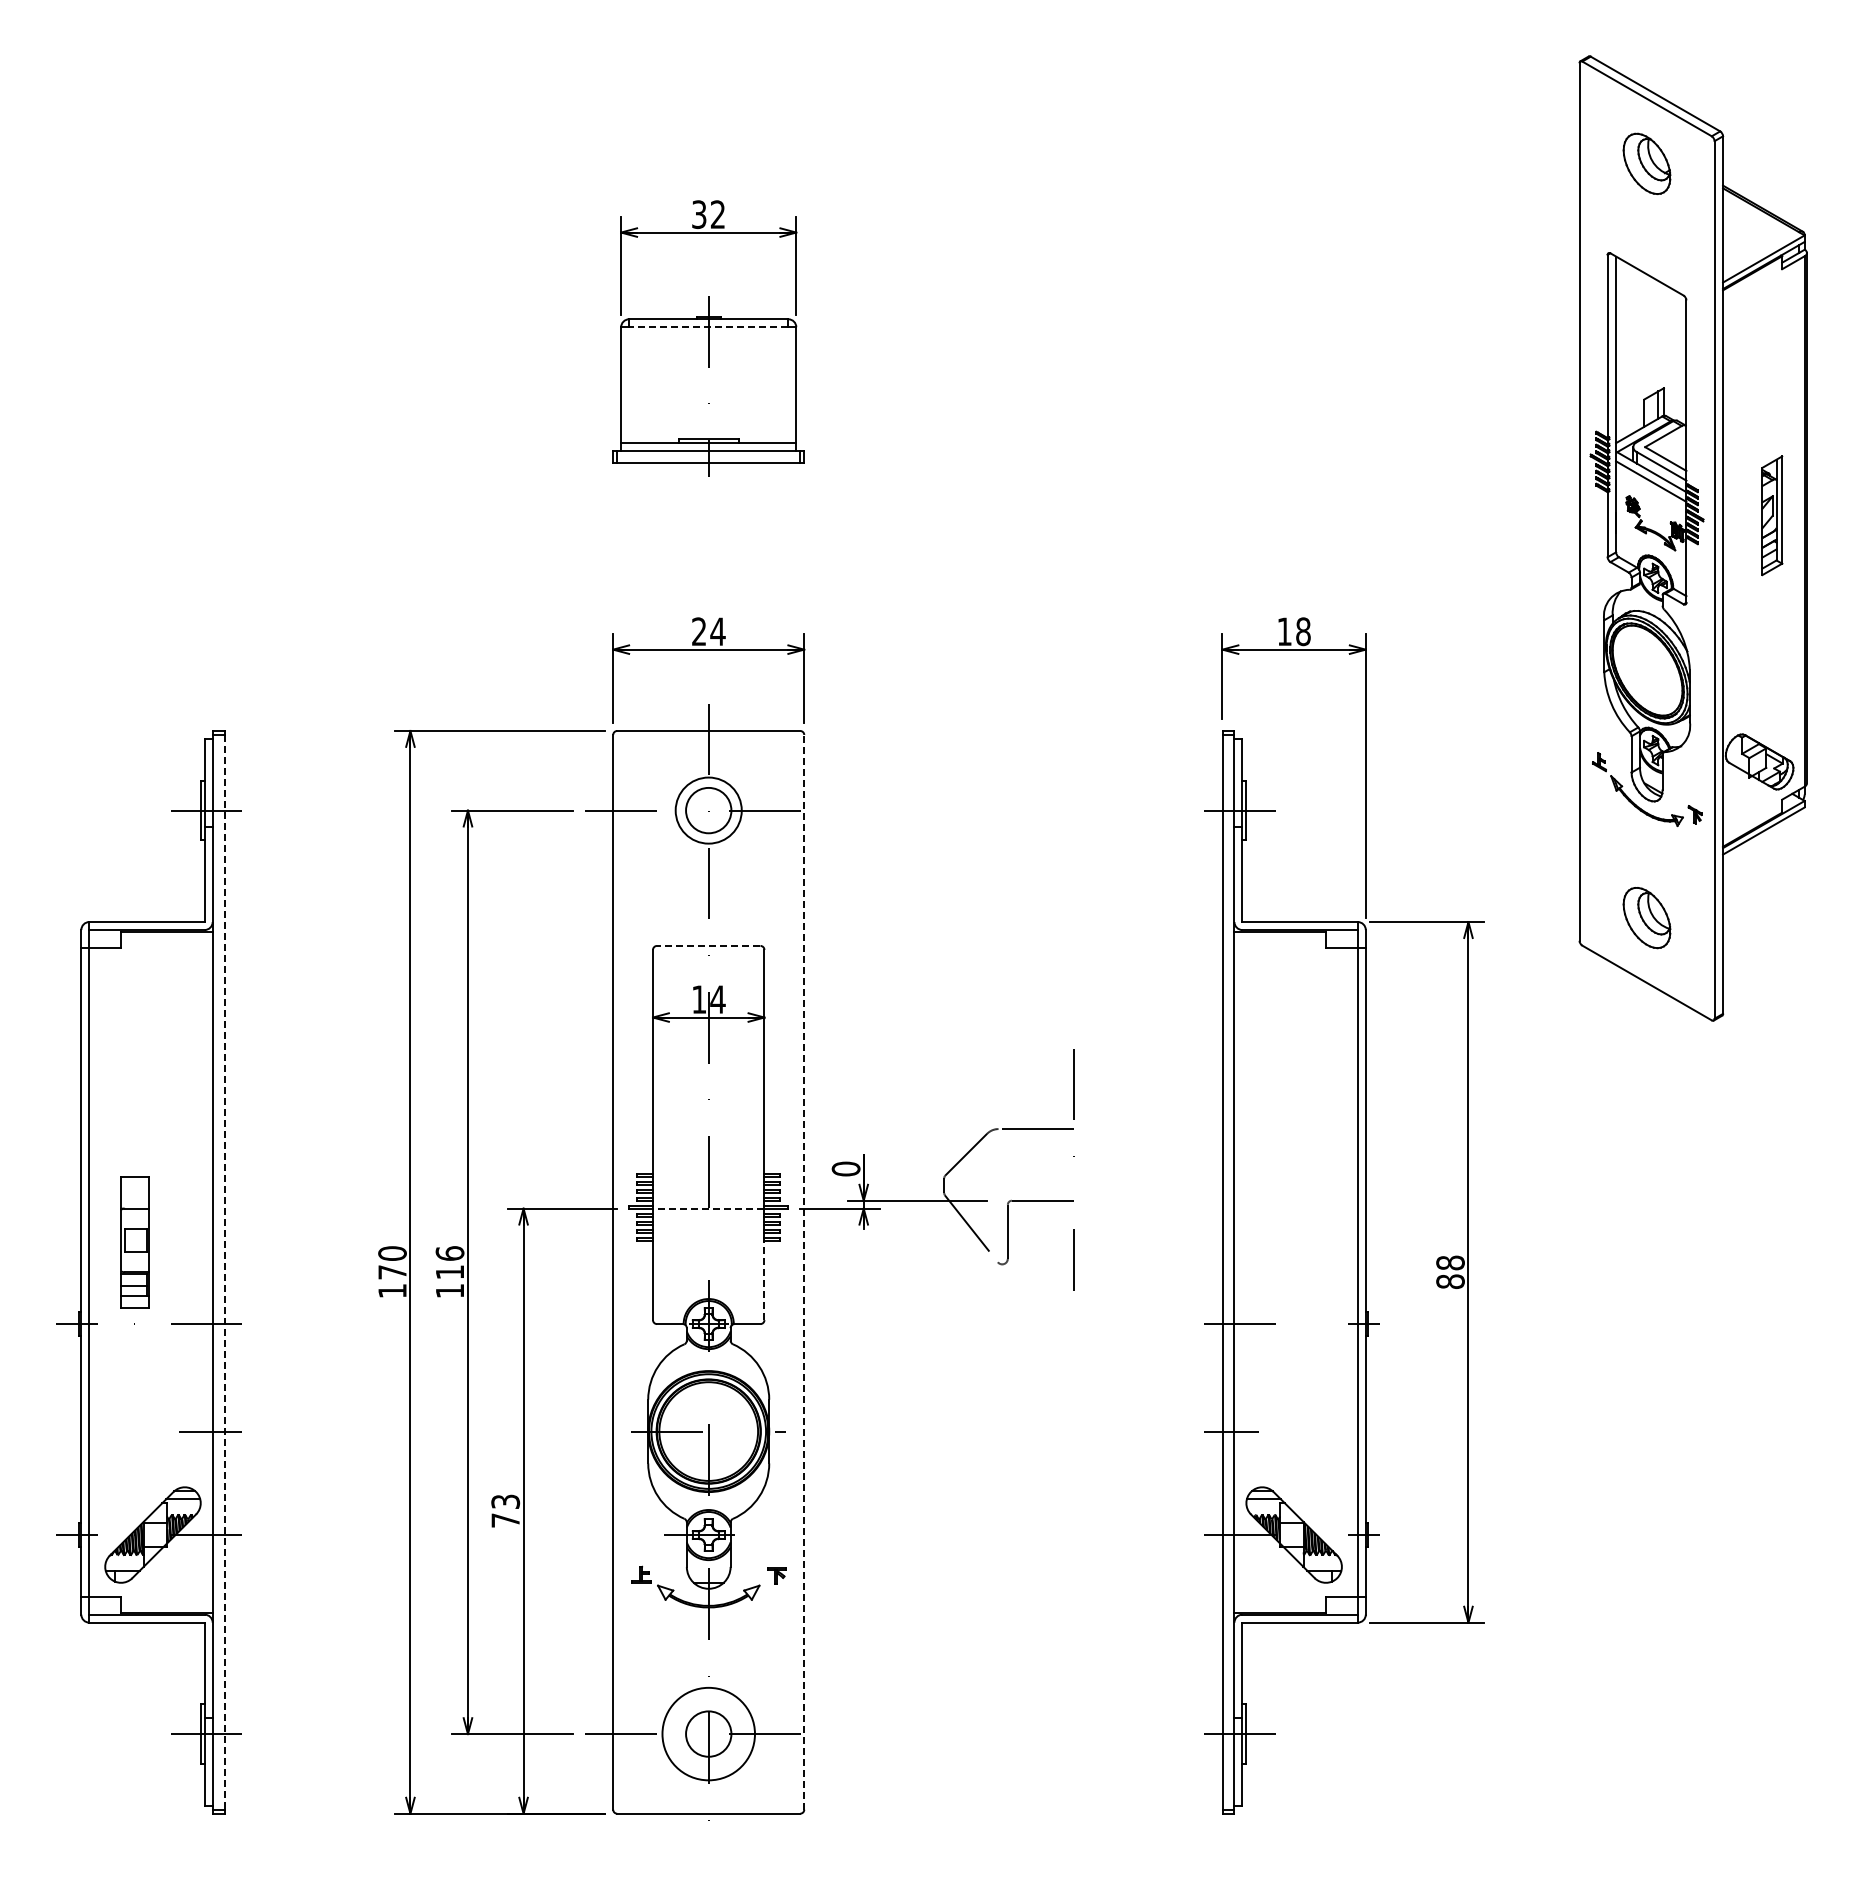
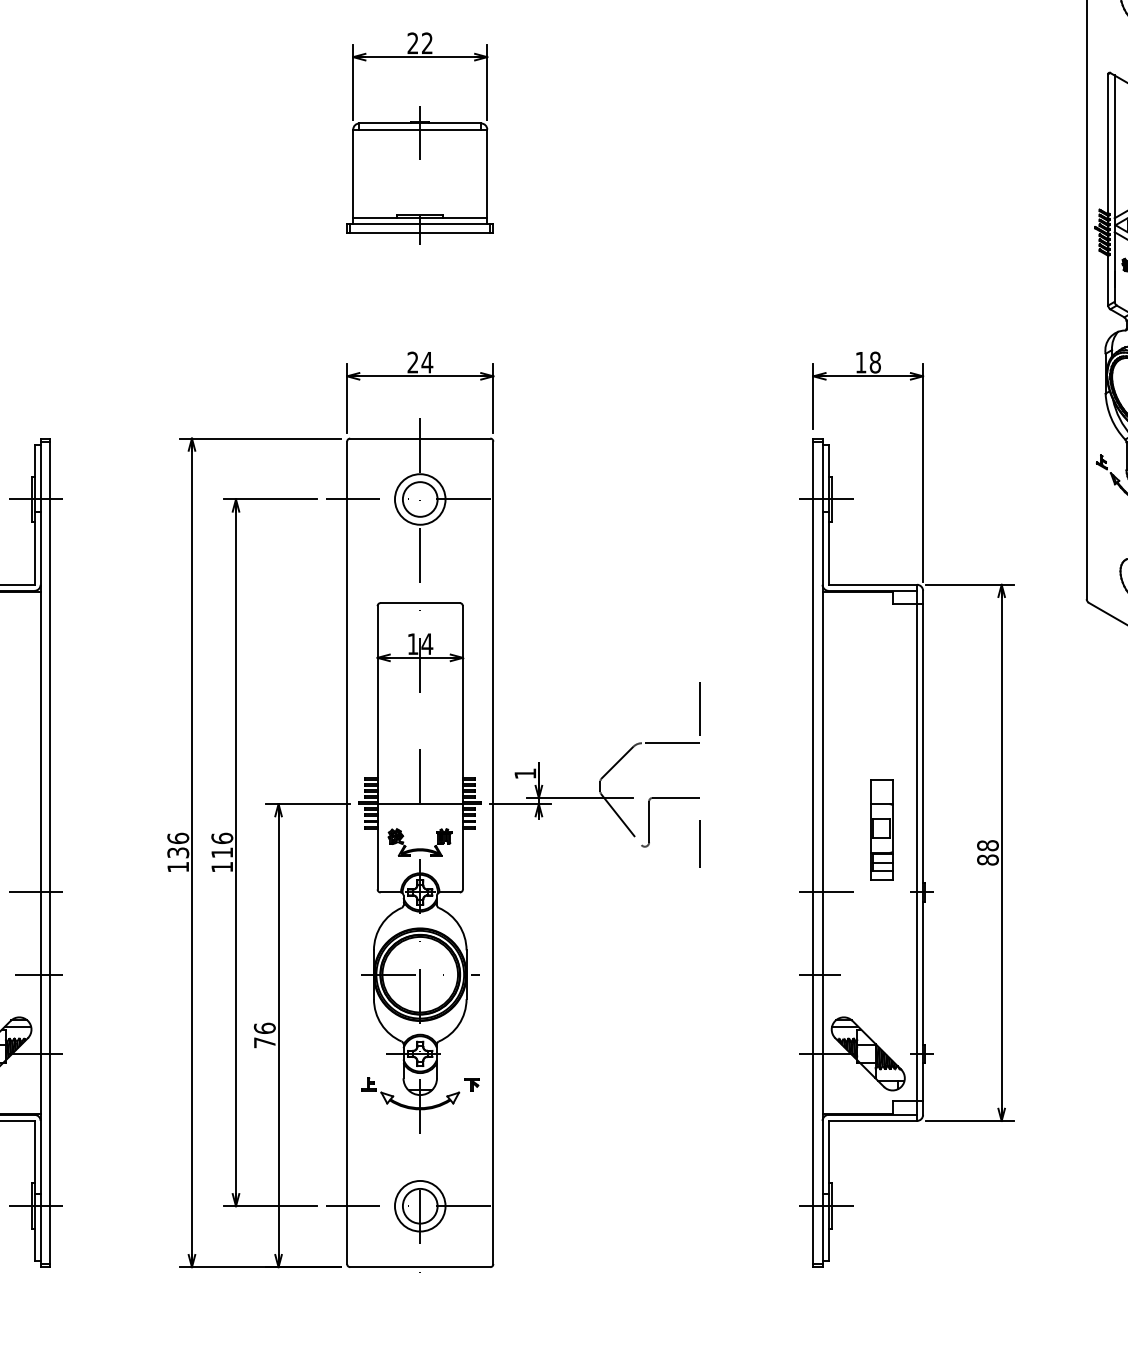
text: (699, 214) -> (413, 43), 32 -> 22
line: (708, 327) -> (420, 129), dashed -> solid
line: (708, 945) -> (420, 602), dashed -> solid
text: (845, 1168) -> (524, 773), 0 -> 1
line: (708, 1208) -> (420, 804), dashed -> solid
part: (1311, 1242) -> (881, 830), added
text: (392, 1262) -> (178, 845), 170 -> 136
part: (708, 1266) -> (420, 848), added
line: (804, 1271) -> (493, 852), dashed -> solid
line: (224, 1272) -> (49, 852), dashed -> solid
line: (764, 1280) -> (462, 859), dashed -> solid
text: (505, 1501) -> (264, 1028), 73 -> 76
circle: (708, 1734) -> (420, 1206), size x0.71

